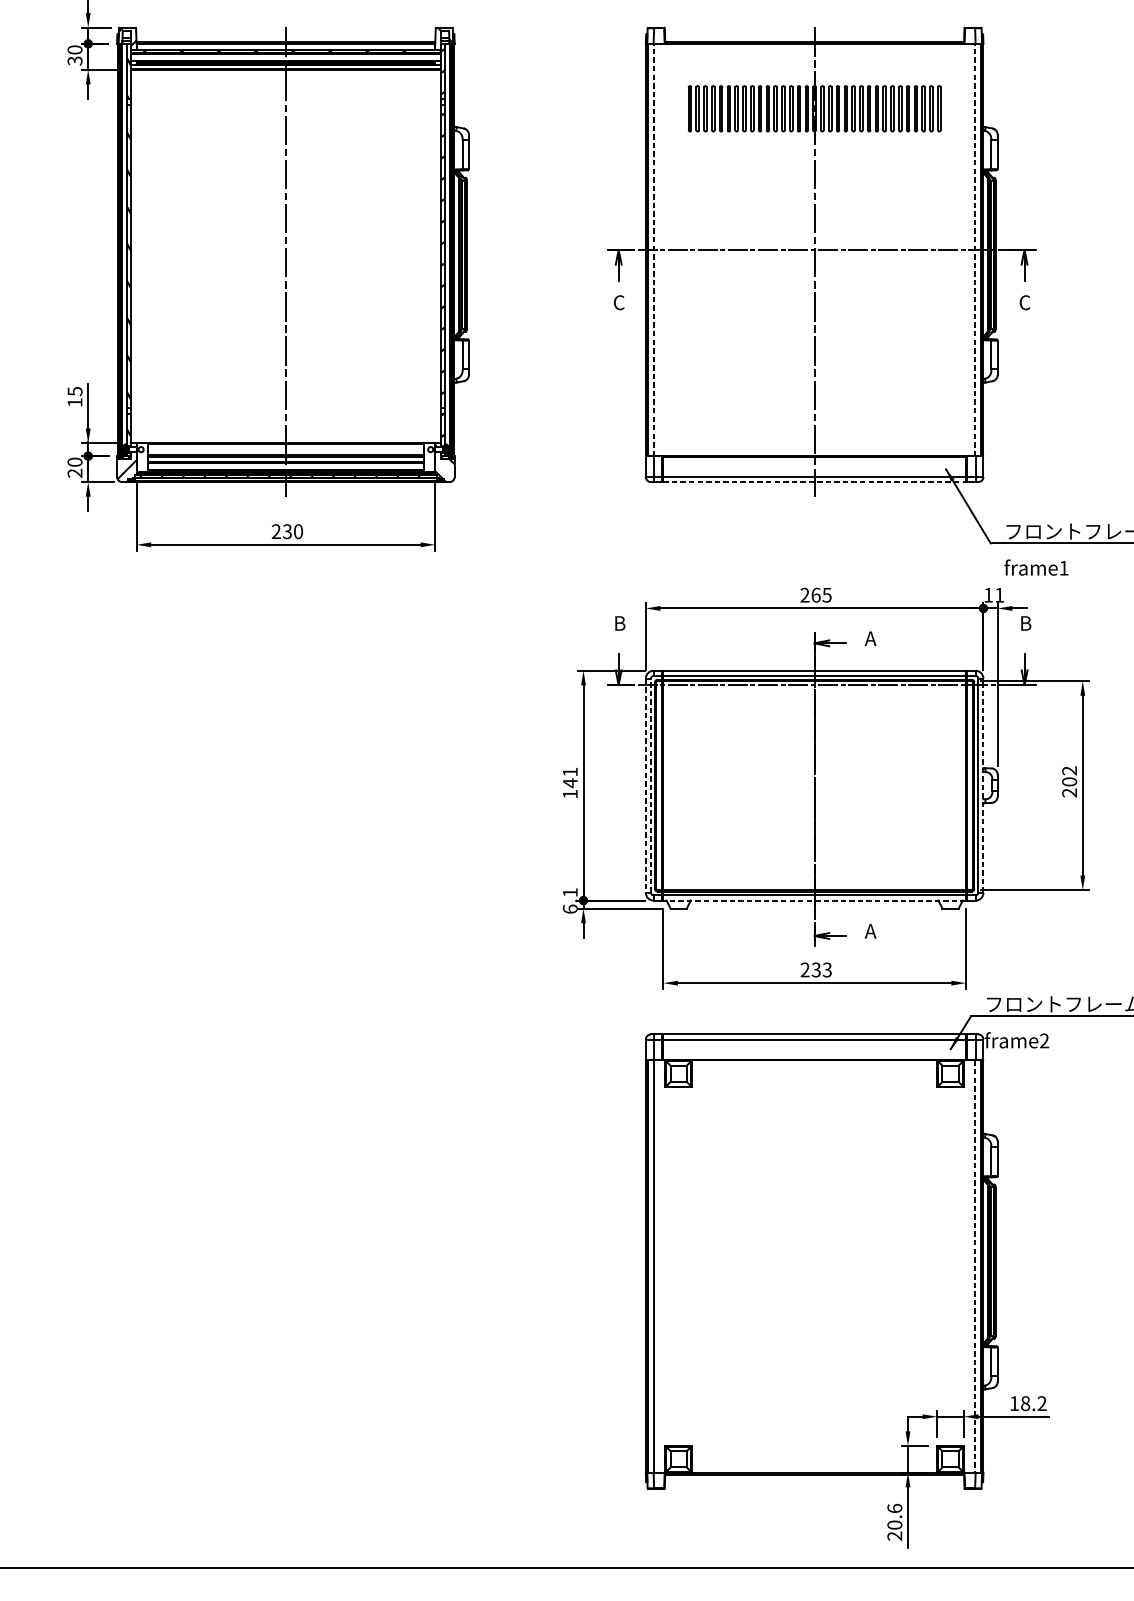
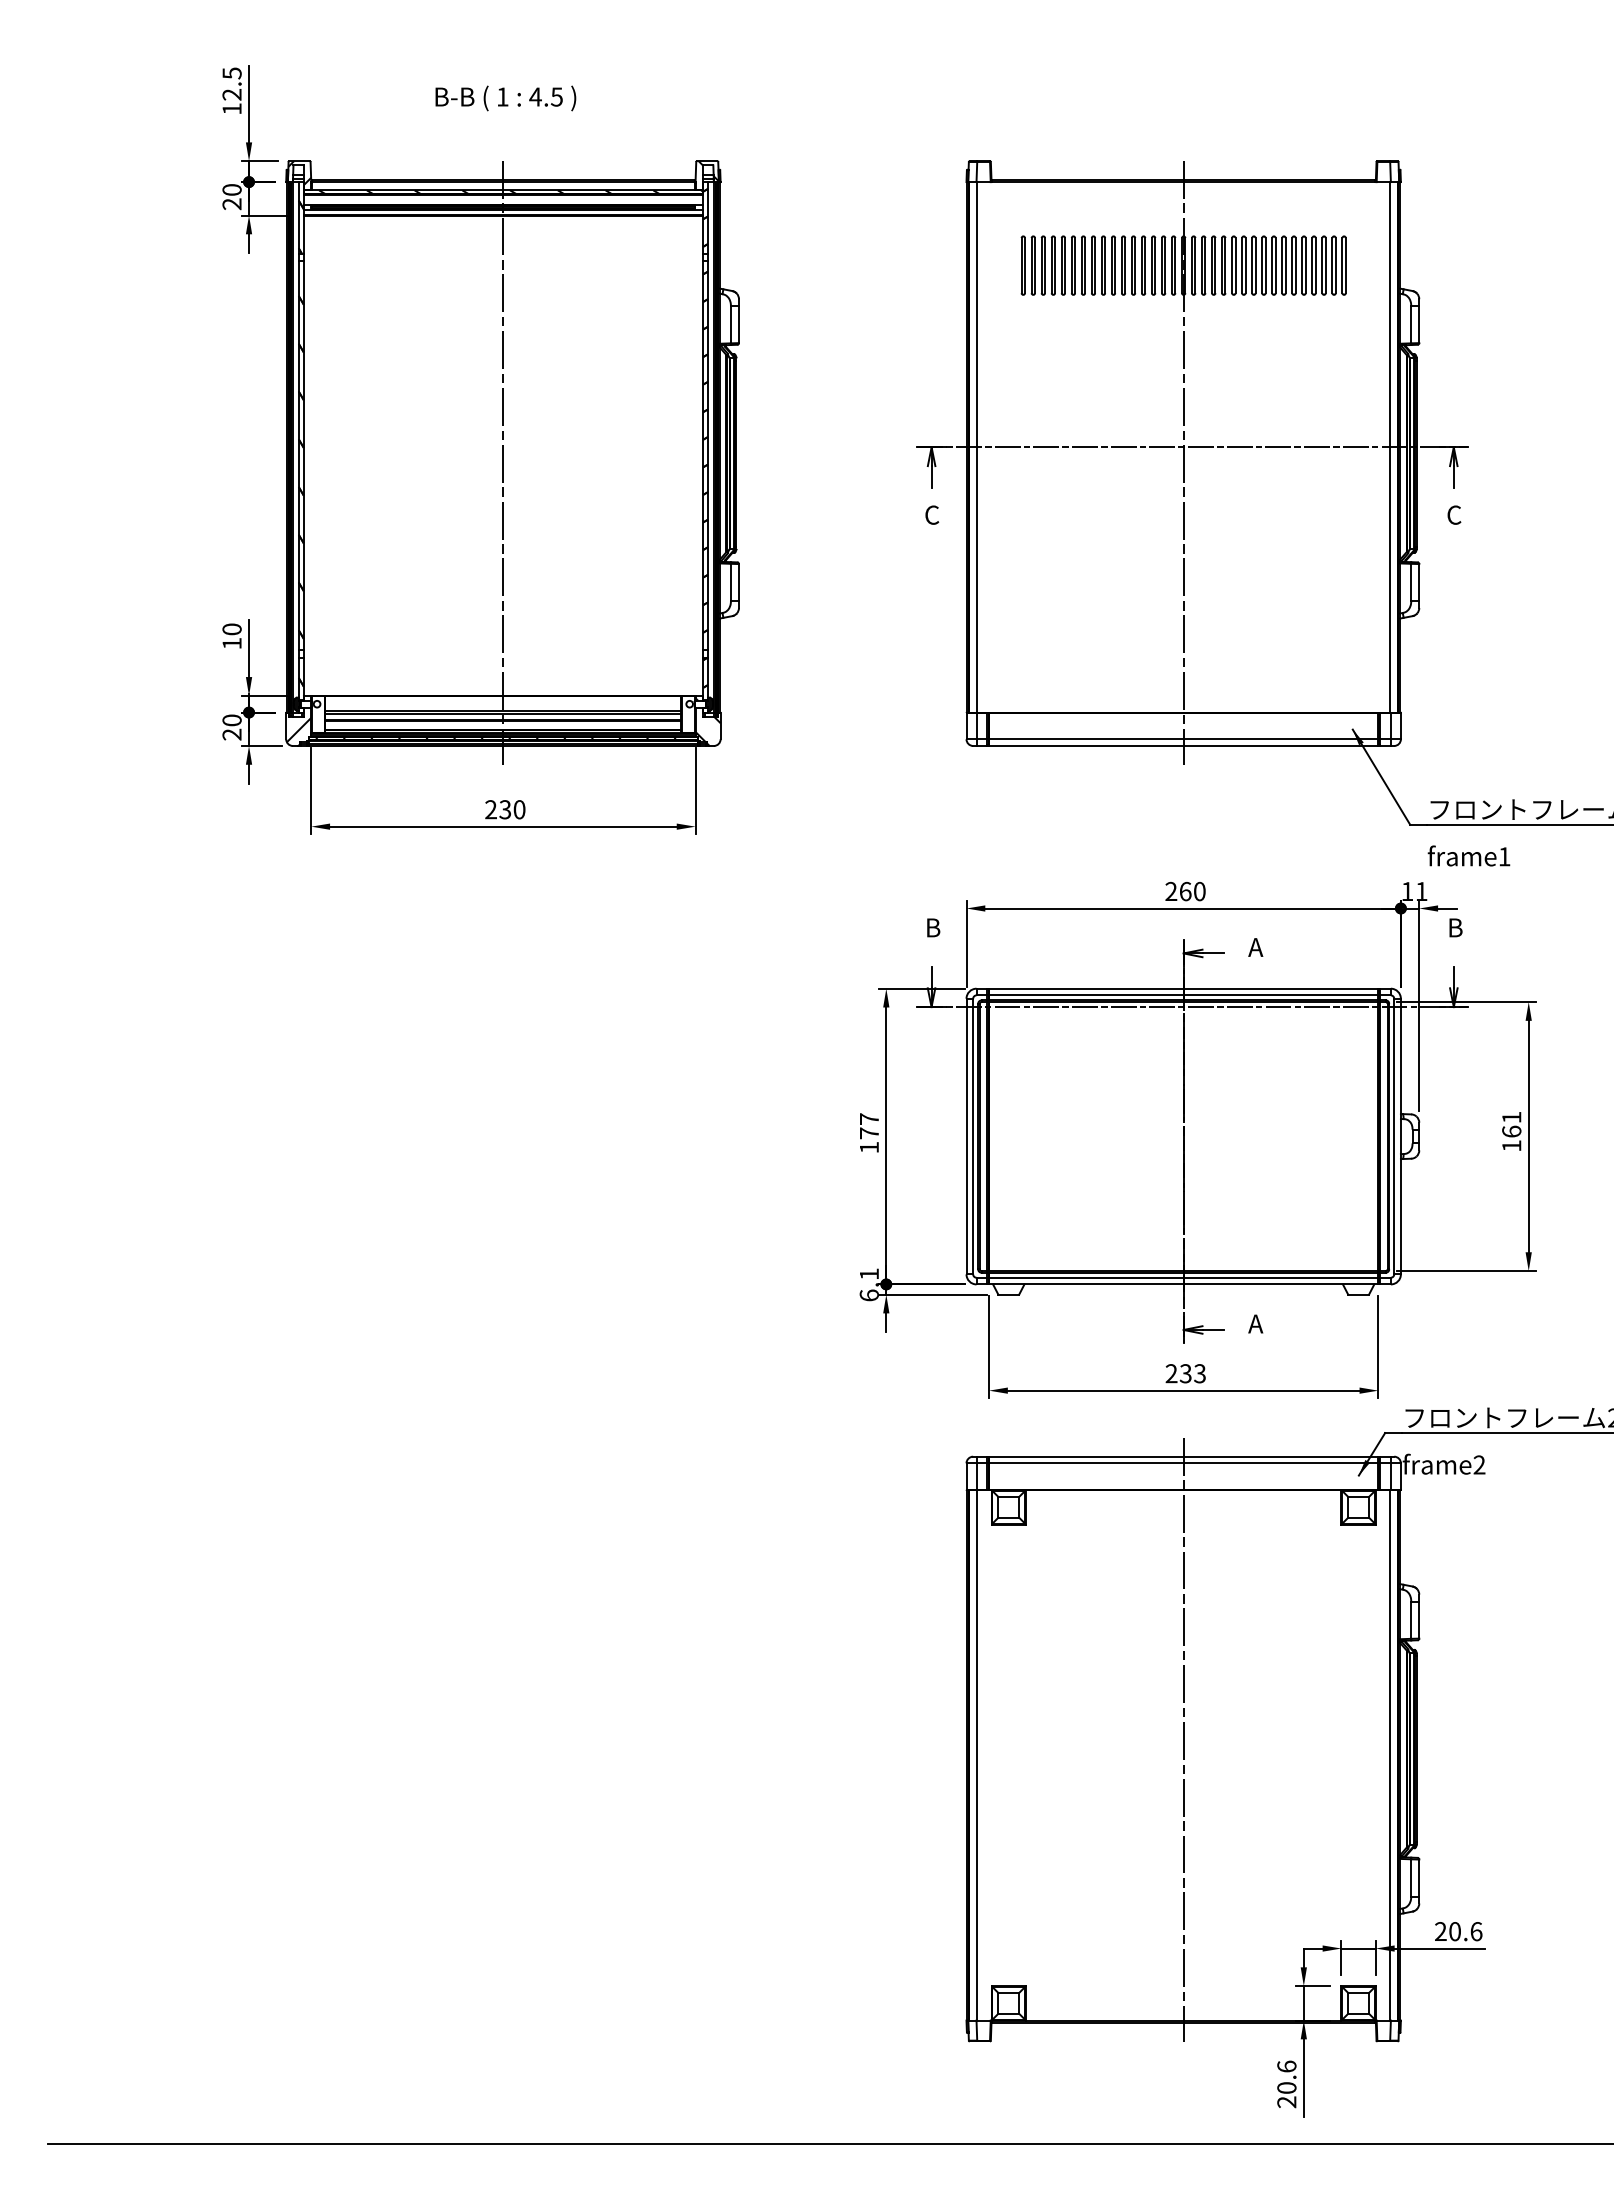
text: (74, 61) -> (231, 204), 30 -> 20
line: (653, 249) -> (976, 446), dashed -> solid
line: (975, 249) -> (1390, 446), dashed -> solid
text: (74, 391) -> (231, 629), 15 -> 10
line: (814, 481) -> (1183, 745), dashed -> solid
text: (826, 595) -> (1199, 891), 265 -> 260
text: (570, 777) -> (869, 1126), 141 -> 177
text: (1069, 781) -> (1511, 1131), 202 -> 161
line: (645, 785) -> (966, 1136), dashed -> solid
line: (651, 785) -> (973, 1136), dashed -> solid
line: (983, 785) -> (1400, 1136), dashed -> solid
line: (814, 900) -> (1183, 1284), dashed -> solid
line: (814, 1254) -> (1183, 1739), added
line: (975, 1266) -> (1390, 1755), dashed -> solid
text: (1028, 1403) -> (1458, 1931), 18.2 -> 20.6

